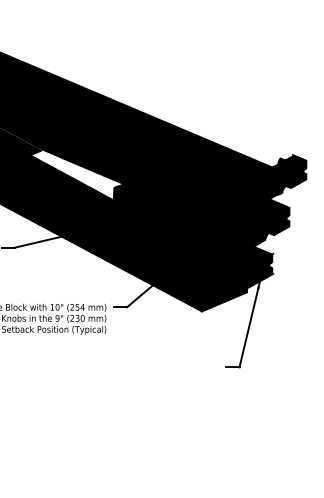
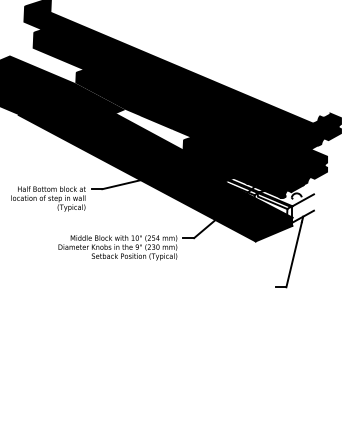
fill: (217, 260) -> (268, 199), removed

